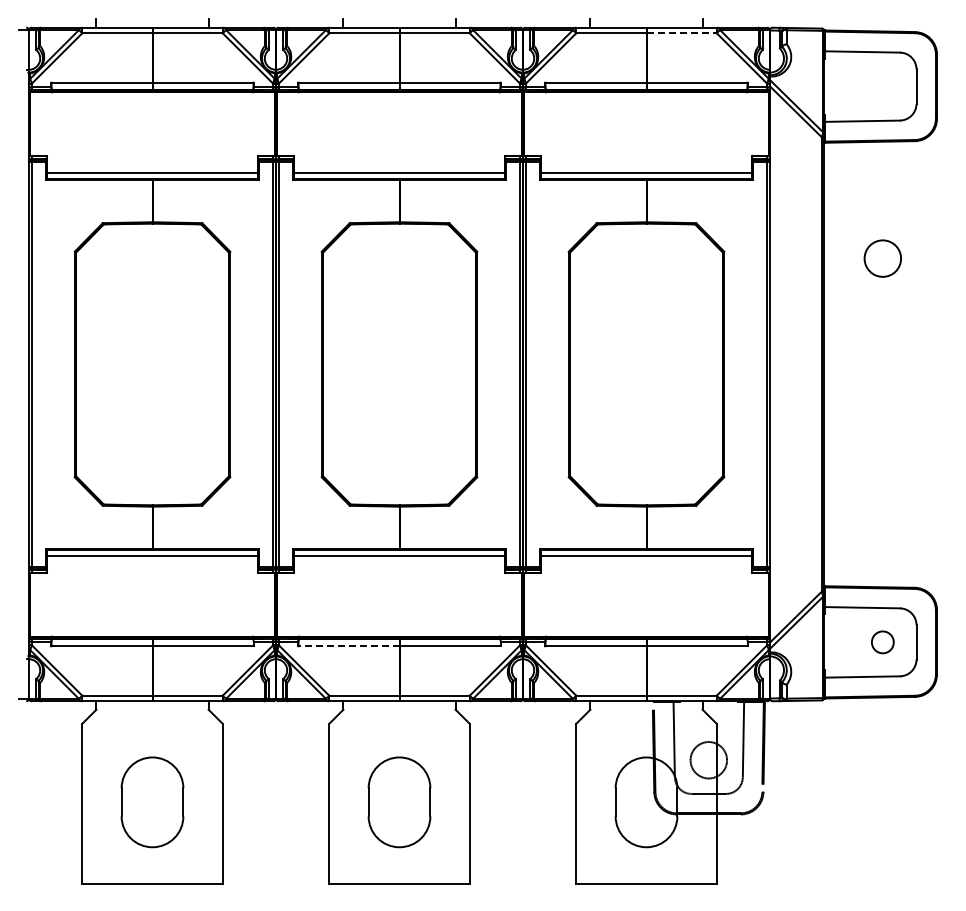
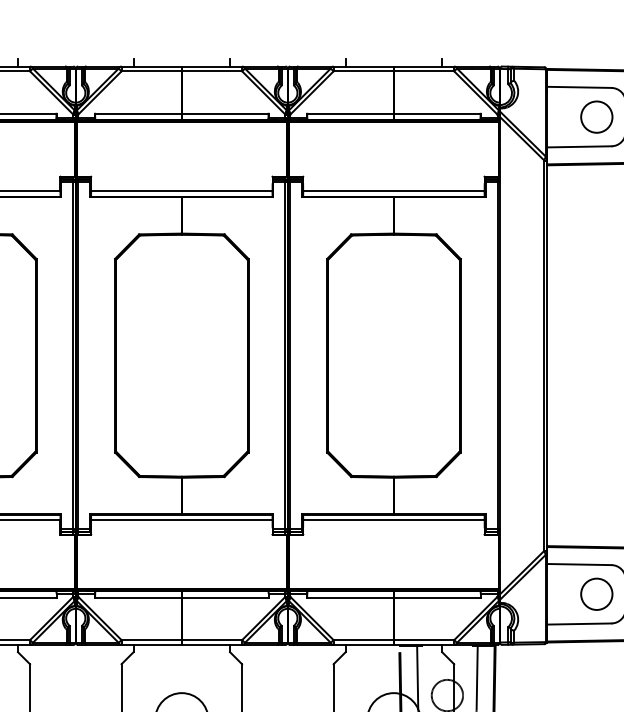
line: (682, 33) -> (424, 71), dashed -> solid
circle: (882, 258) -> (596, 117), moved
circle: (882, 642) -> (596, 594), size x1.67
line: (348, 646) -> (138, 597), dashed -> solid

